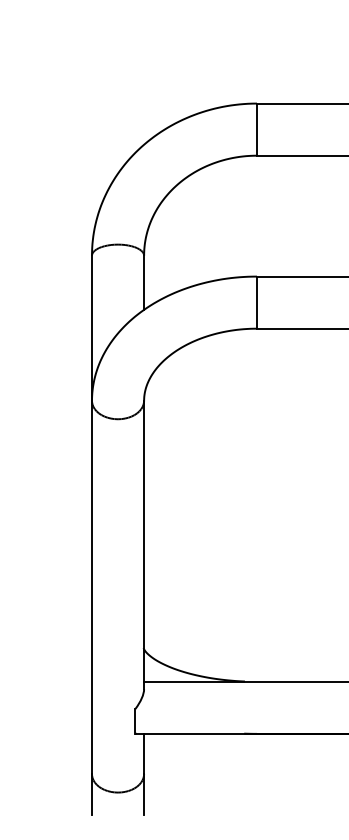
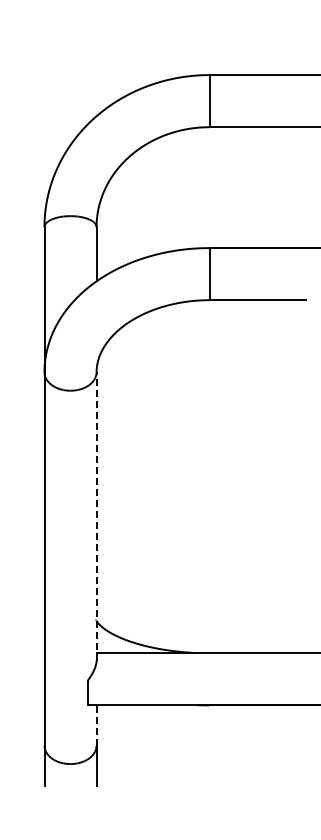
line: (144, 544) -> (96, 516), solid -> dashed
line: (144, 753) -> (96, 725), solid -> dashed

